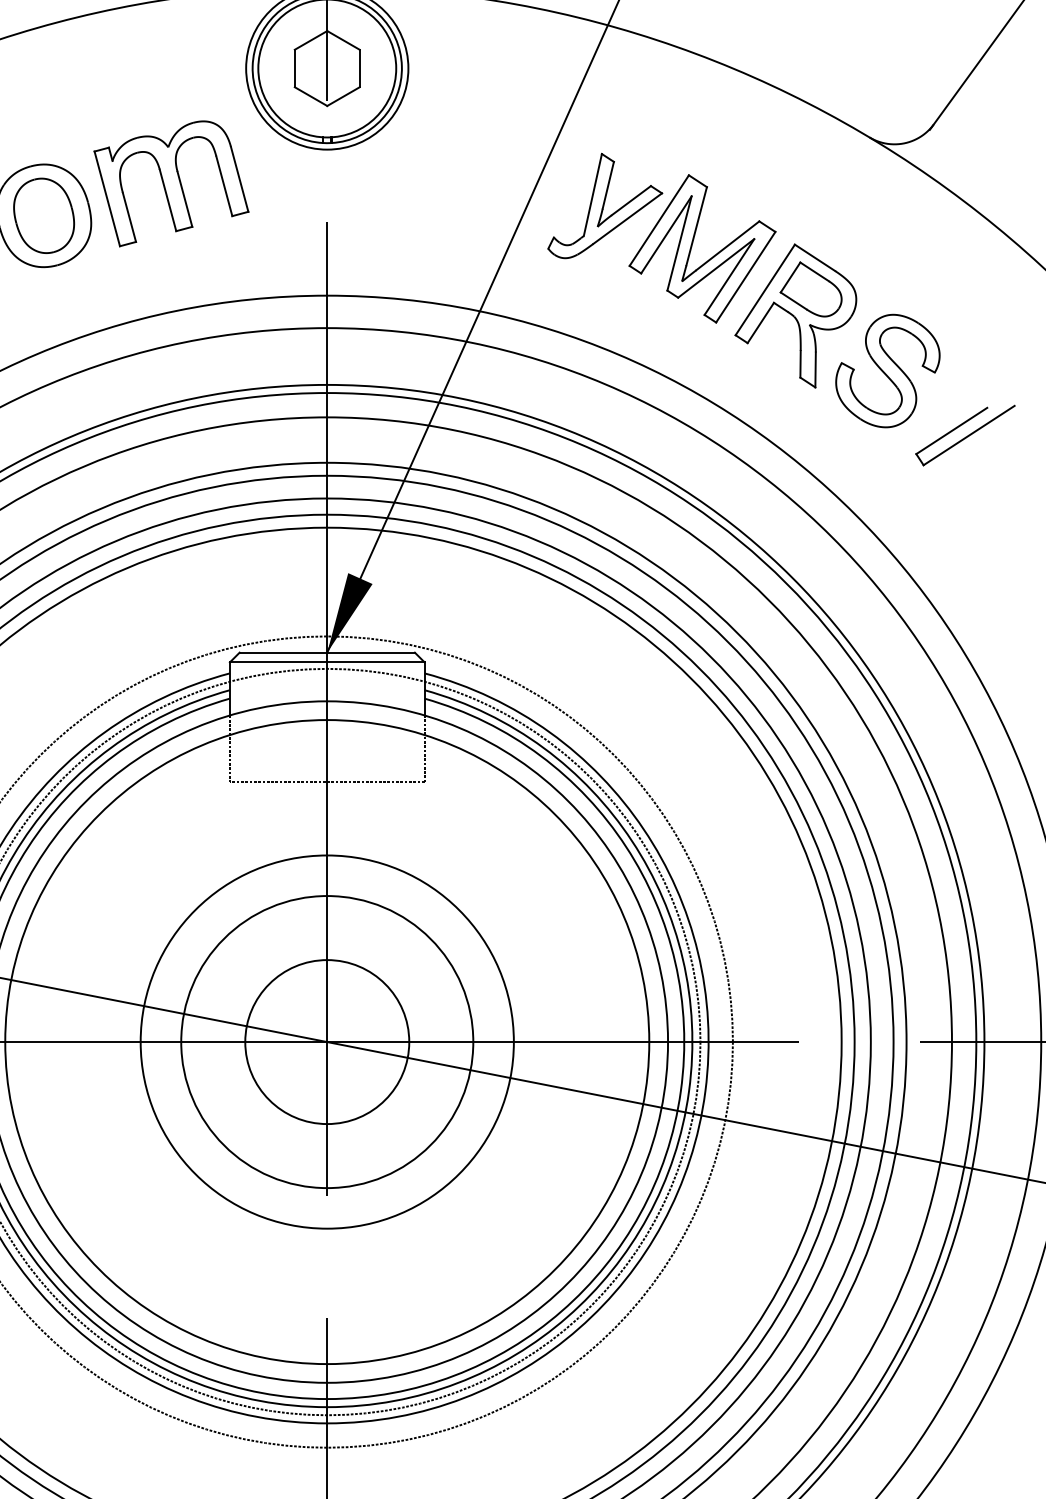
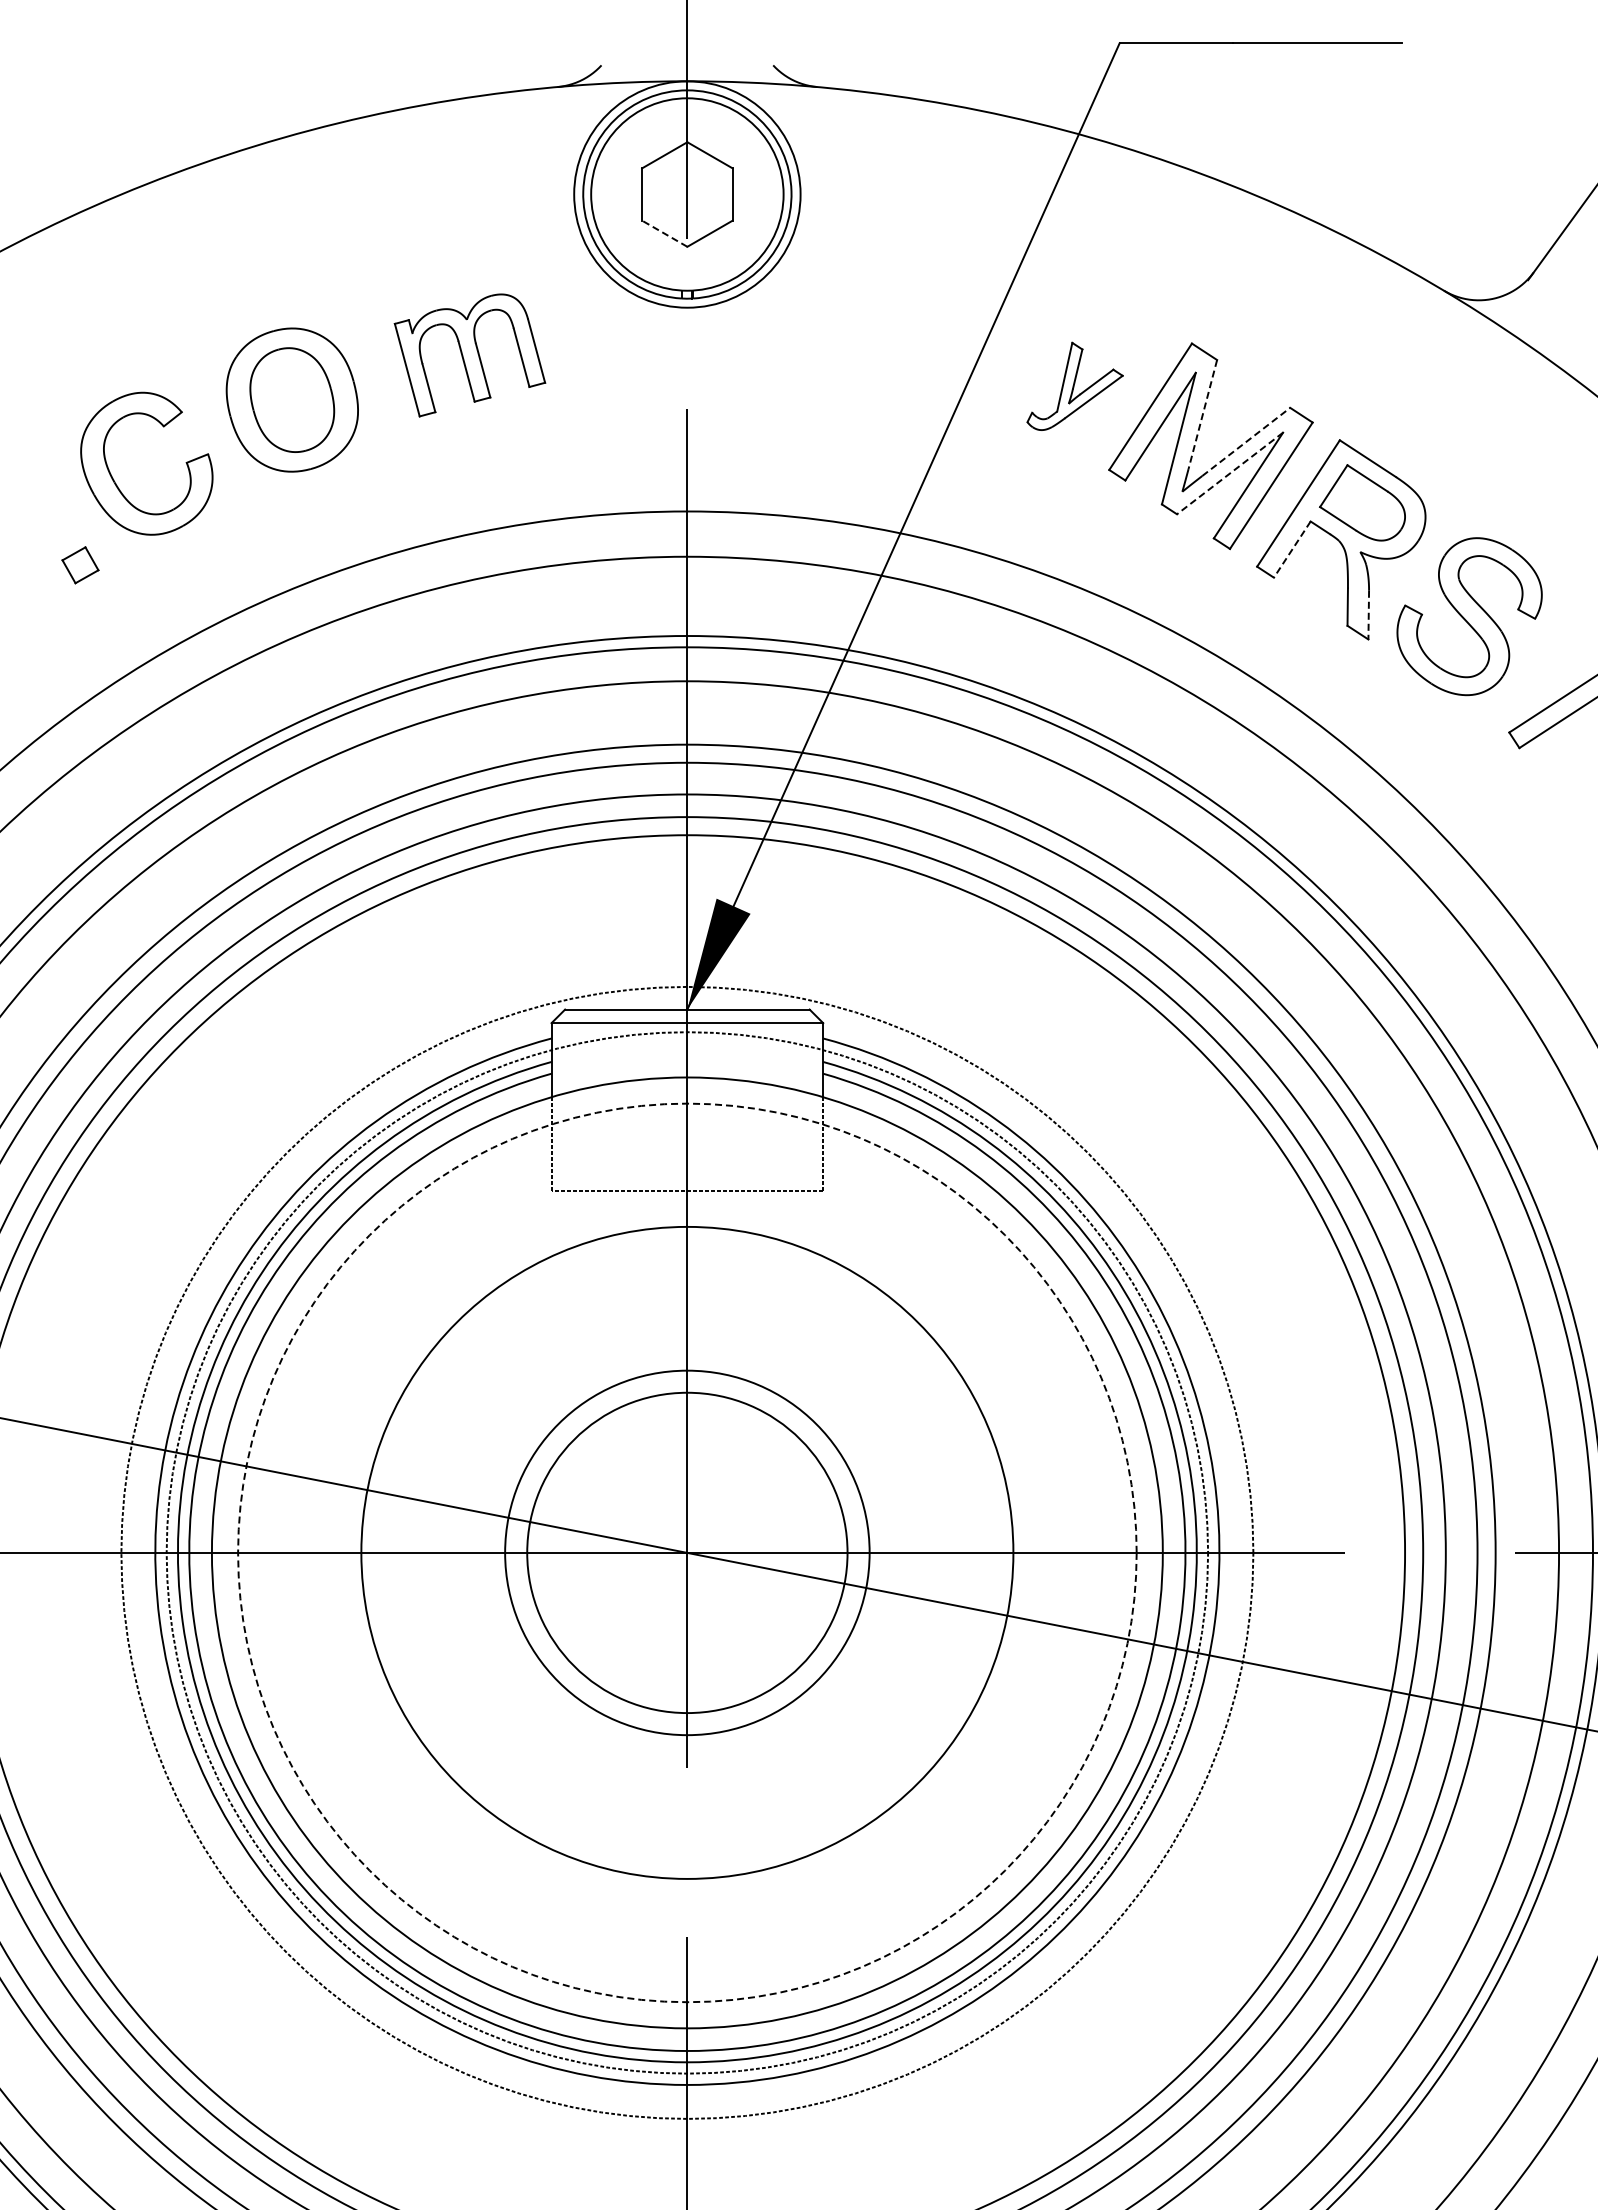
line: (310, 96) -> (664, 233), solid -> dashed
part: (171, 183) -> (469, 355), size x0.7
part: (604, 206) -> (1074, 386), size x0.6
line: (696, 226) -> (1202, 415), solid -> dashed
line: (727, 245) -> (1246, 441), solid -> dashed
line: (716, 268) -> (1230, 473), solid -> dashed
line: (760, 322) -> (1292, 549), solid -> dashed
line: (815, 370) -> (1368, 615), solid -> dashed
circle: (326, 1041) -> (686, 1552), size x1.4
circle: (327, 1041) -> (687, 1552), size x0.7
circle: (327, 1041) -> (687, 1552), size x1.6
circle: (327, 1041) -> (687, 1552), solid -> dashed

